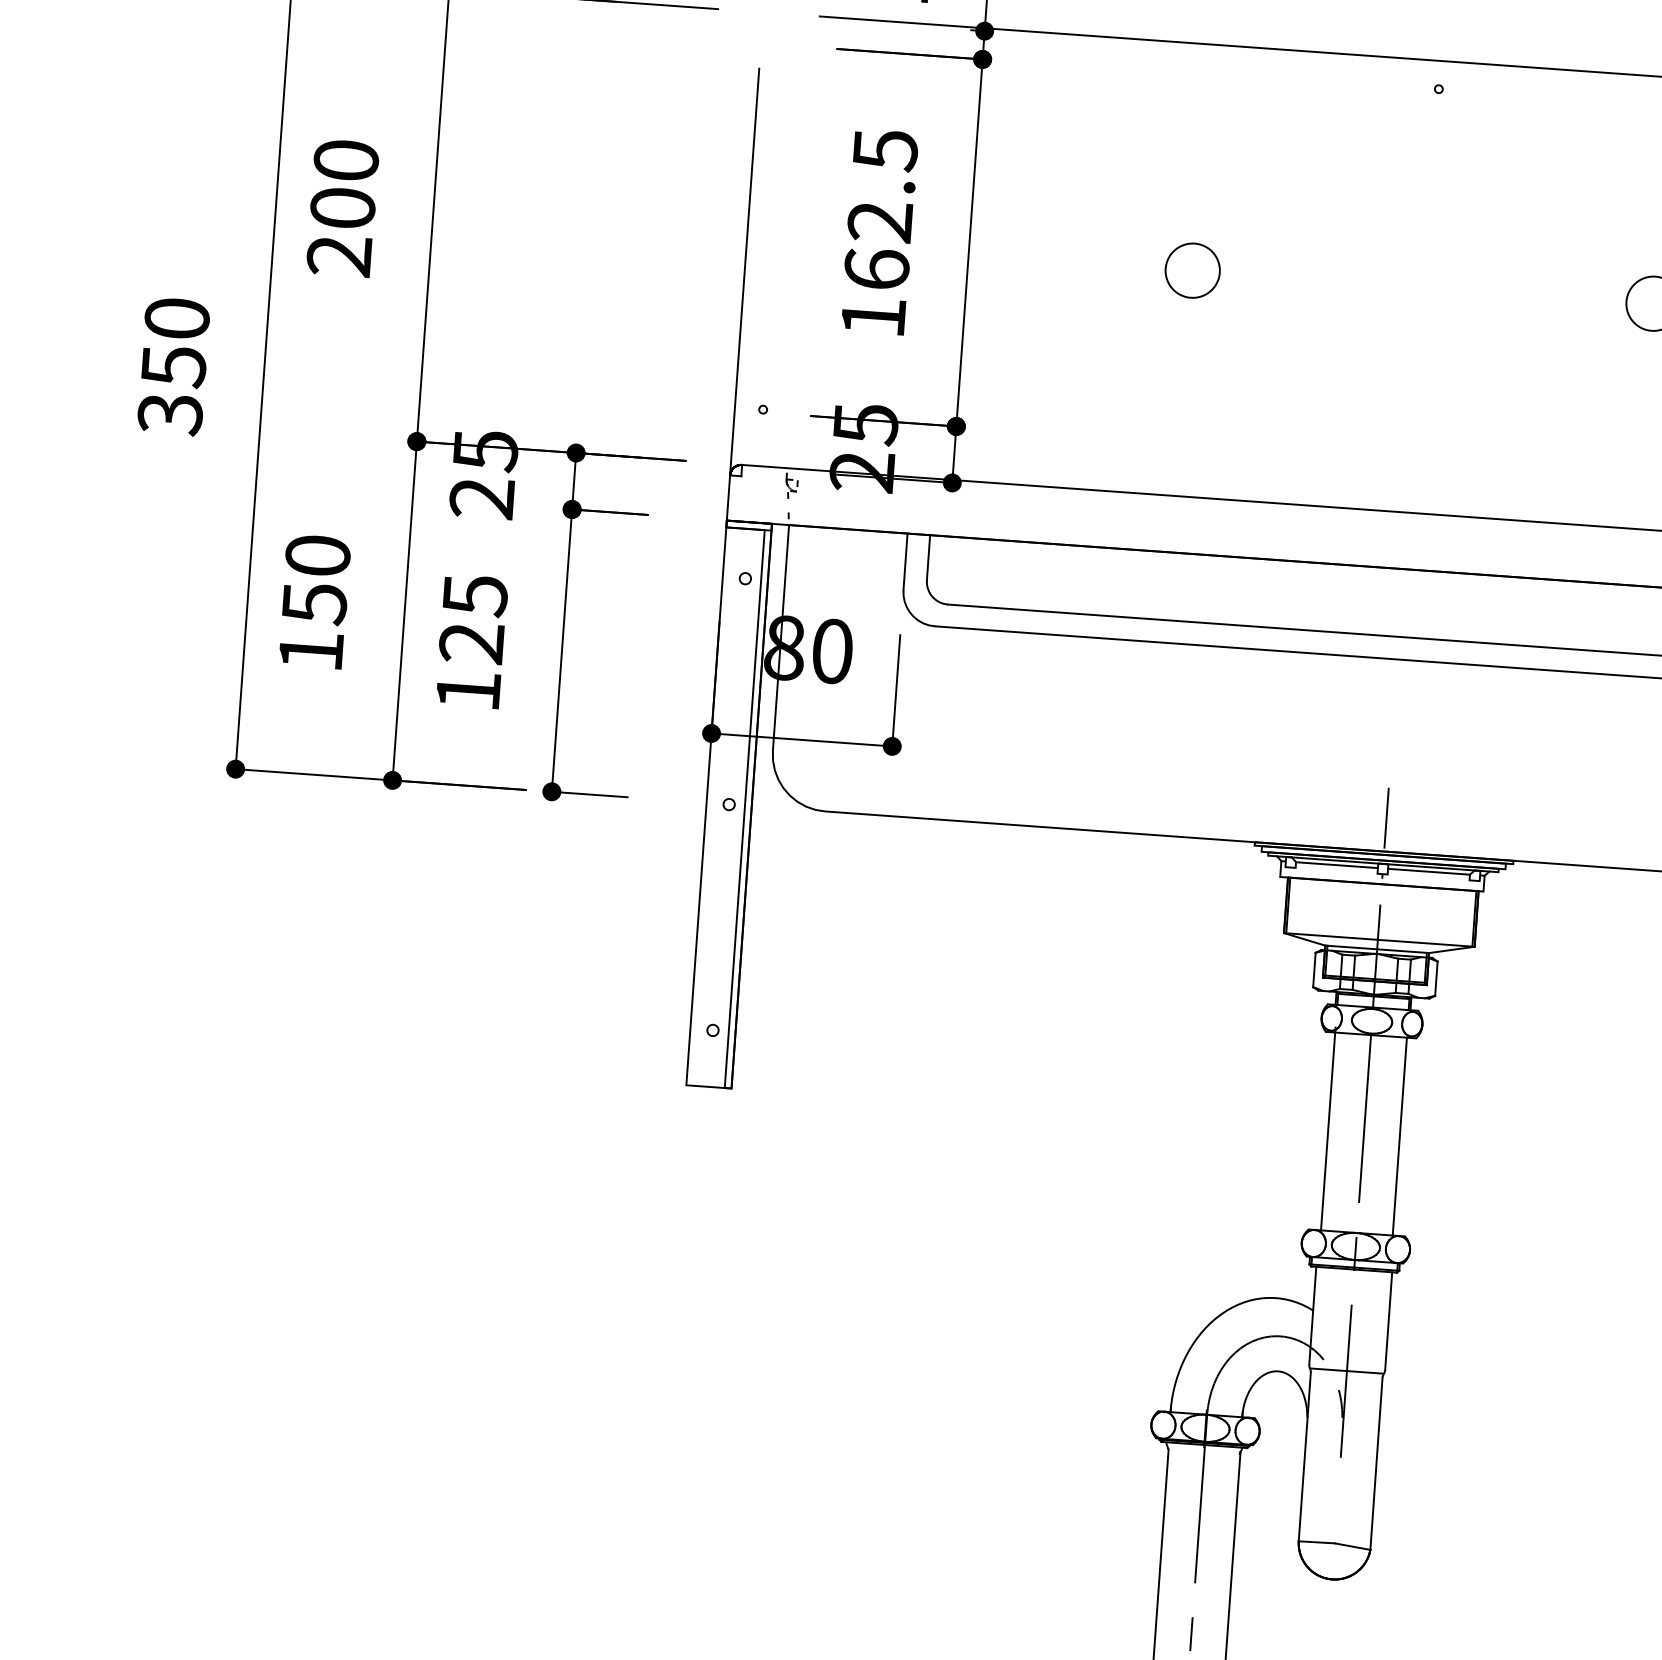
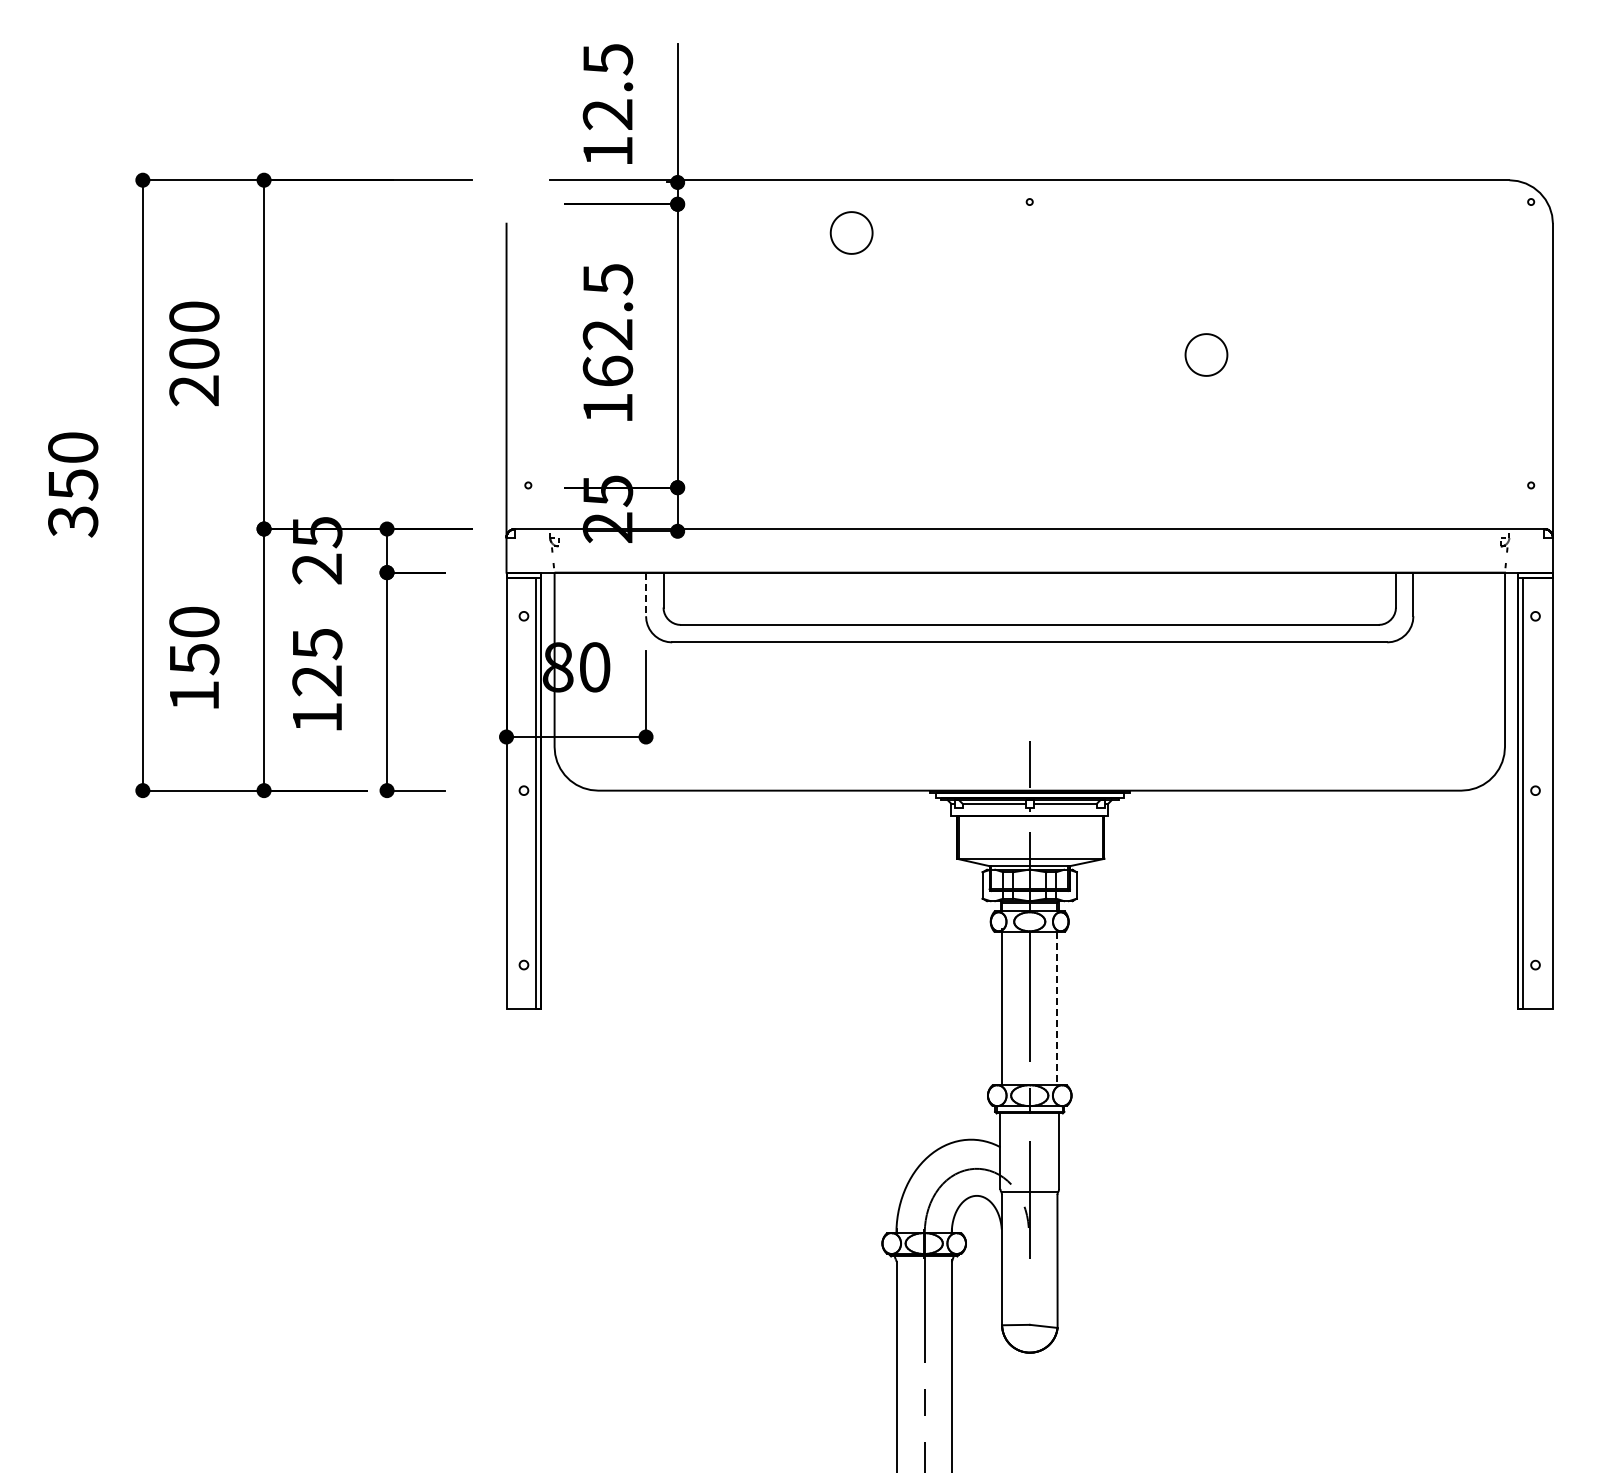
part: (1192, 270) -> (851, 232), moved
line: (906, 561) -> (646, 594), solid -> dashed
line: (1399, 1137) -> (1057, 1009), solid -> dashed

